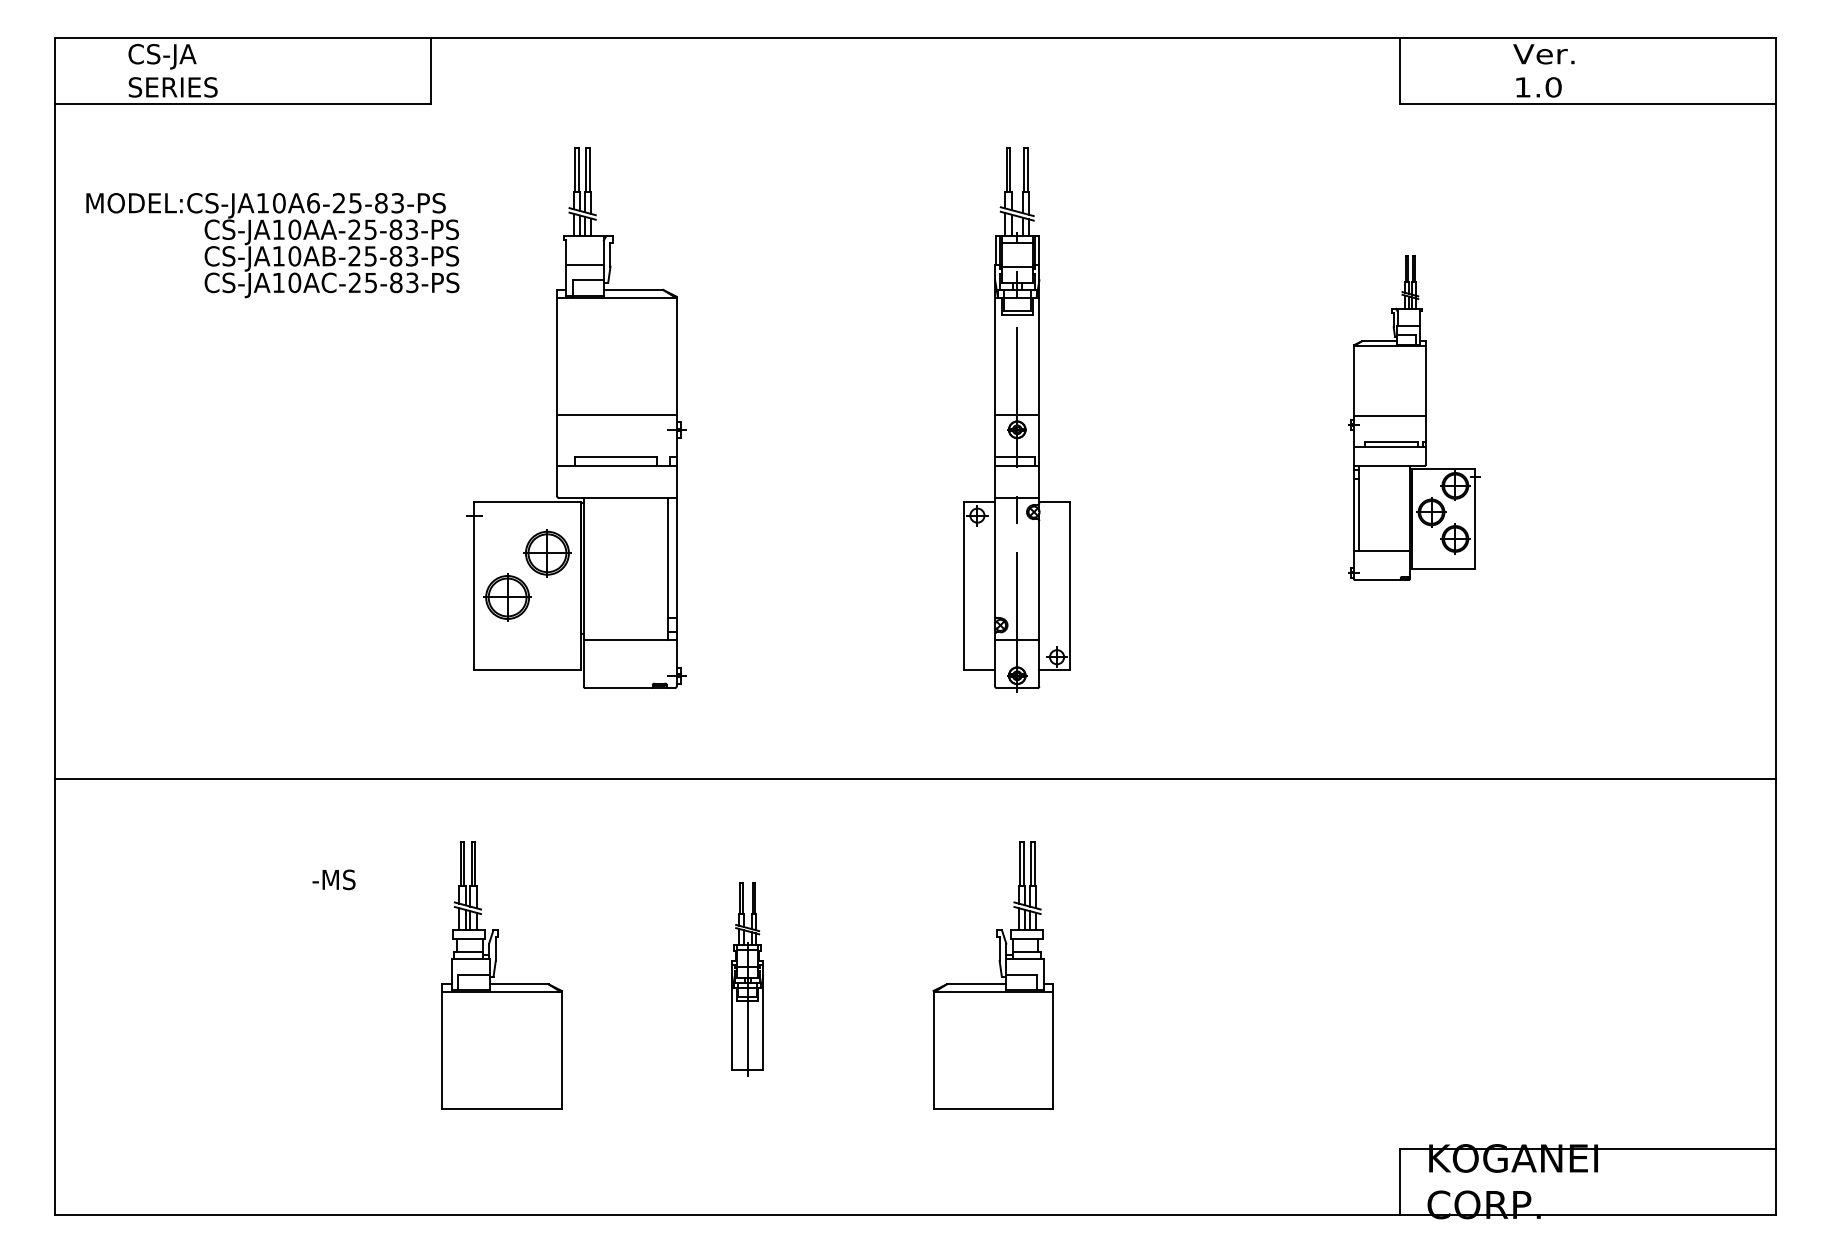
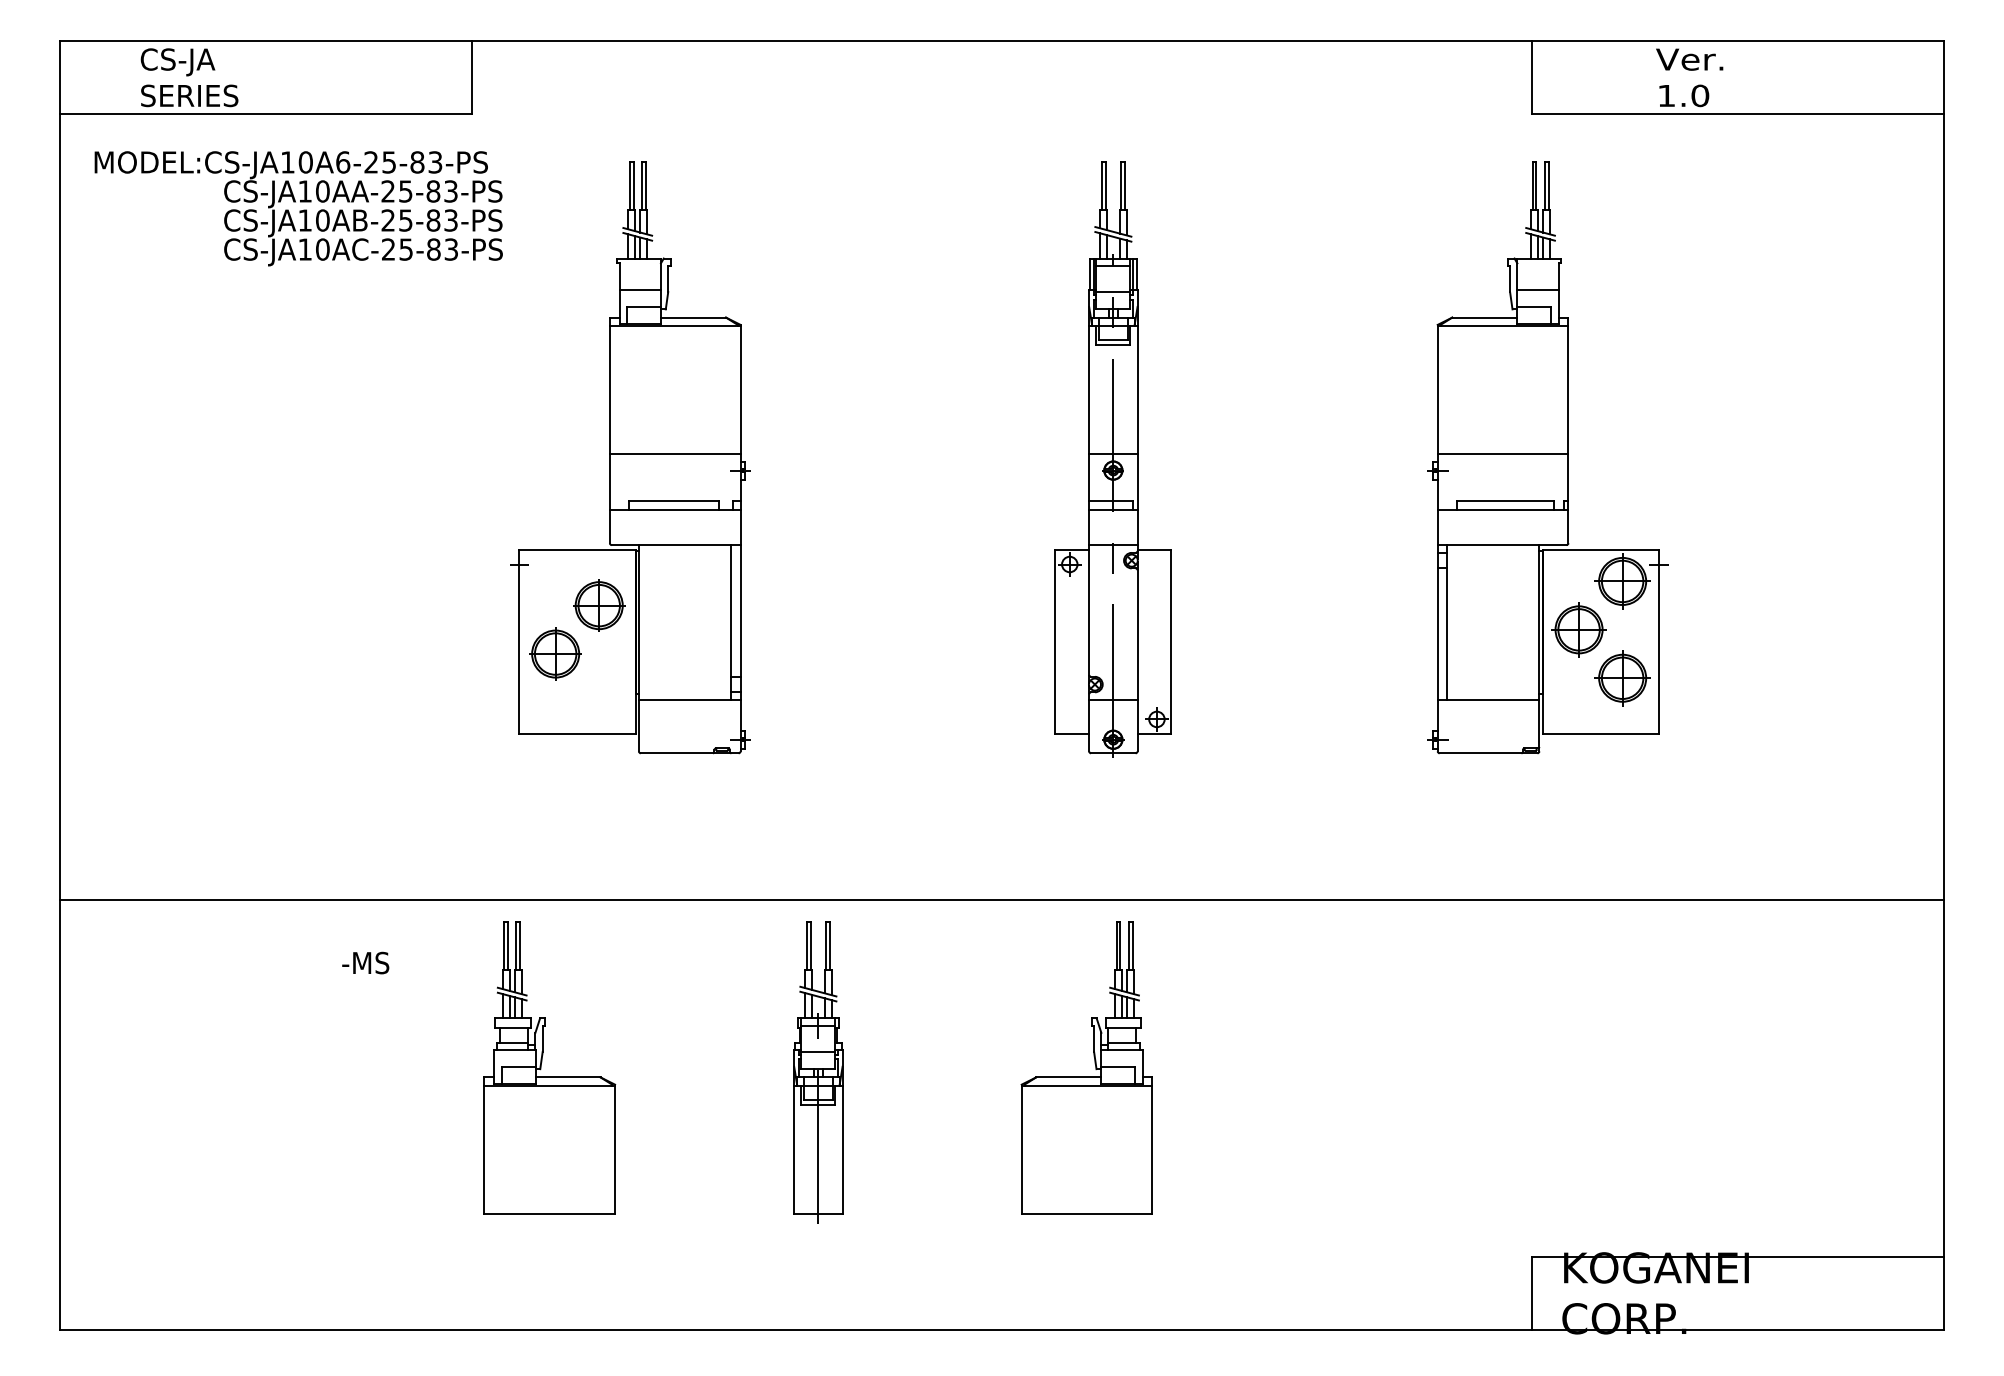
text: (272, 245) -> (298, 208), moved
part: (1414, 417) -> (1548, 457), size x1.67
line: (915, 779) -> (1002, 900), moved
part: (747, 979) -> (818, 1072), size x1.43

